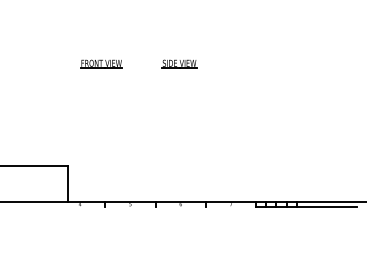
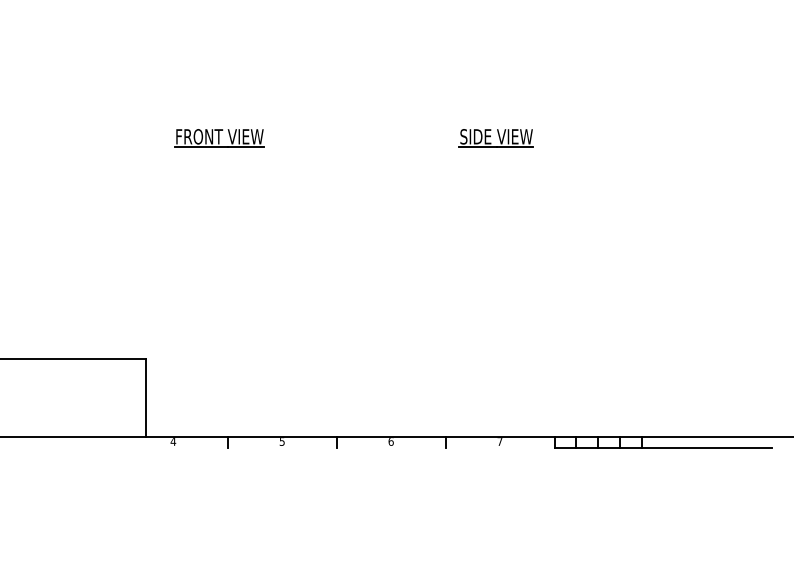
part: (179, 63) -> (496, 137), moved

